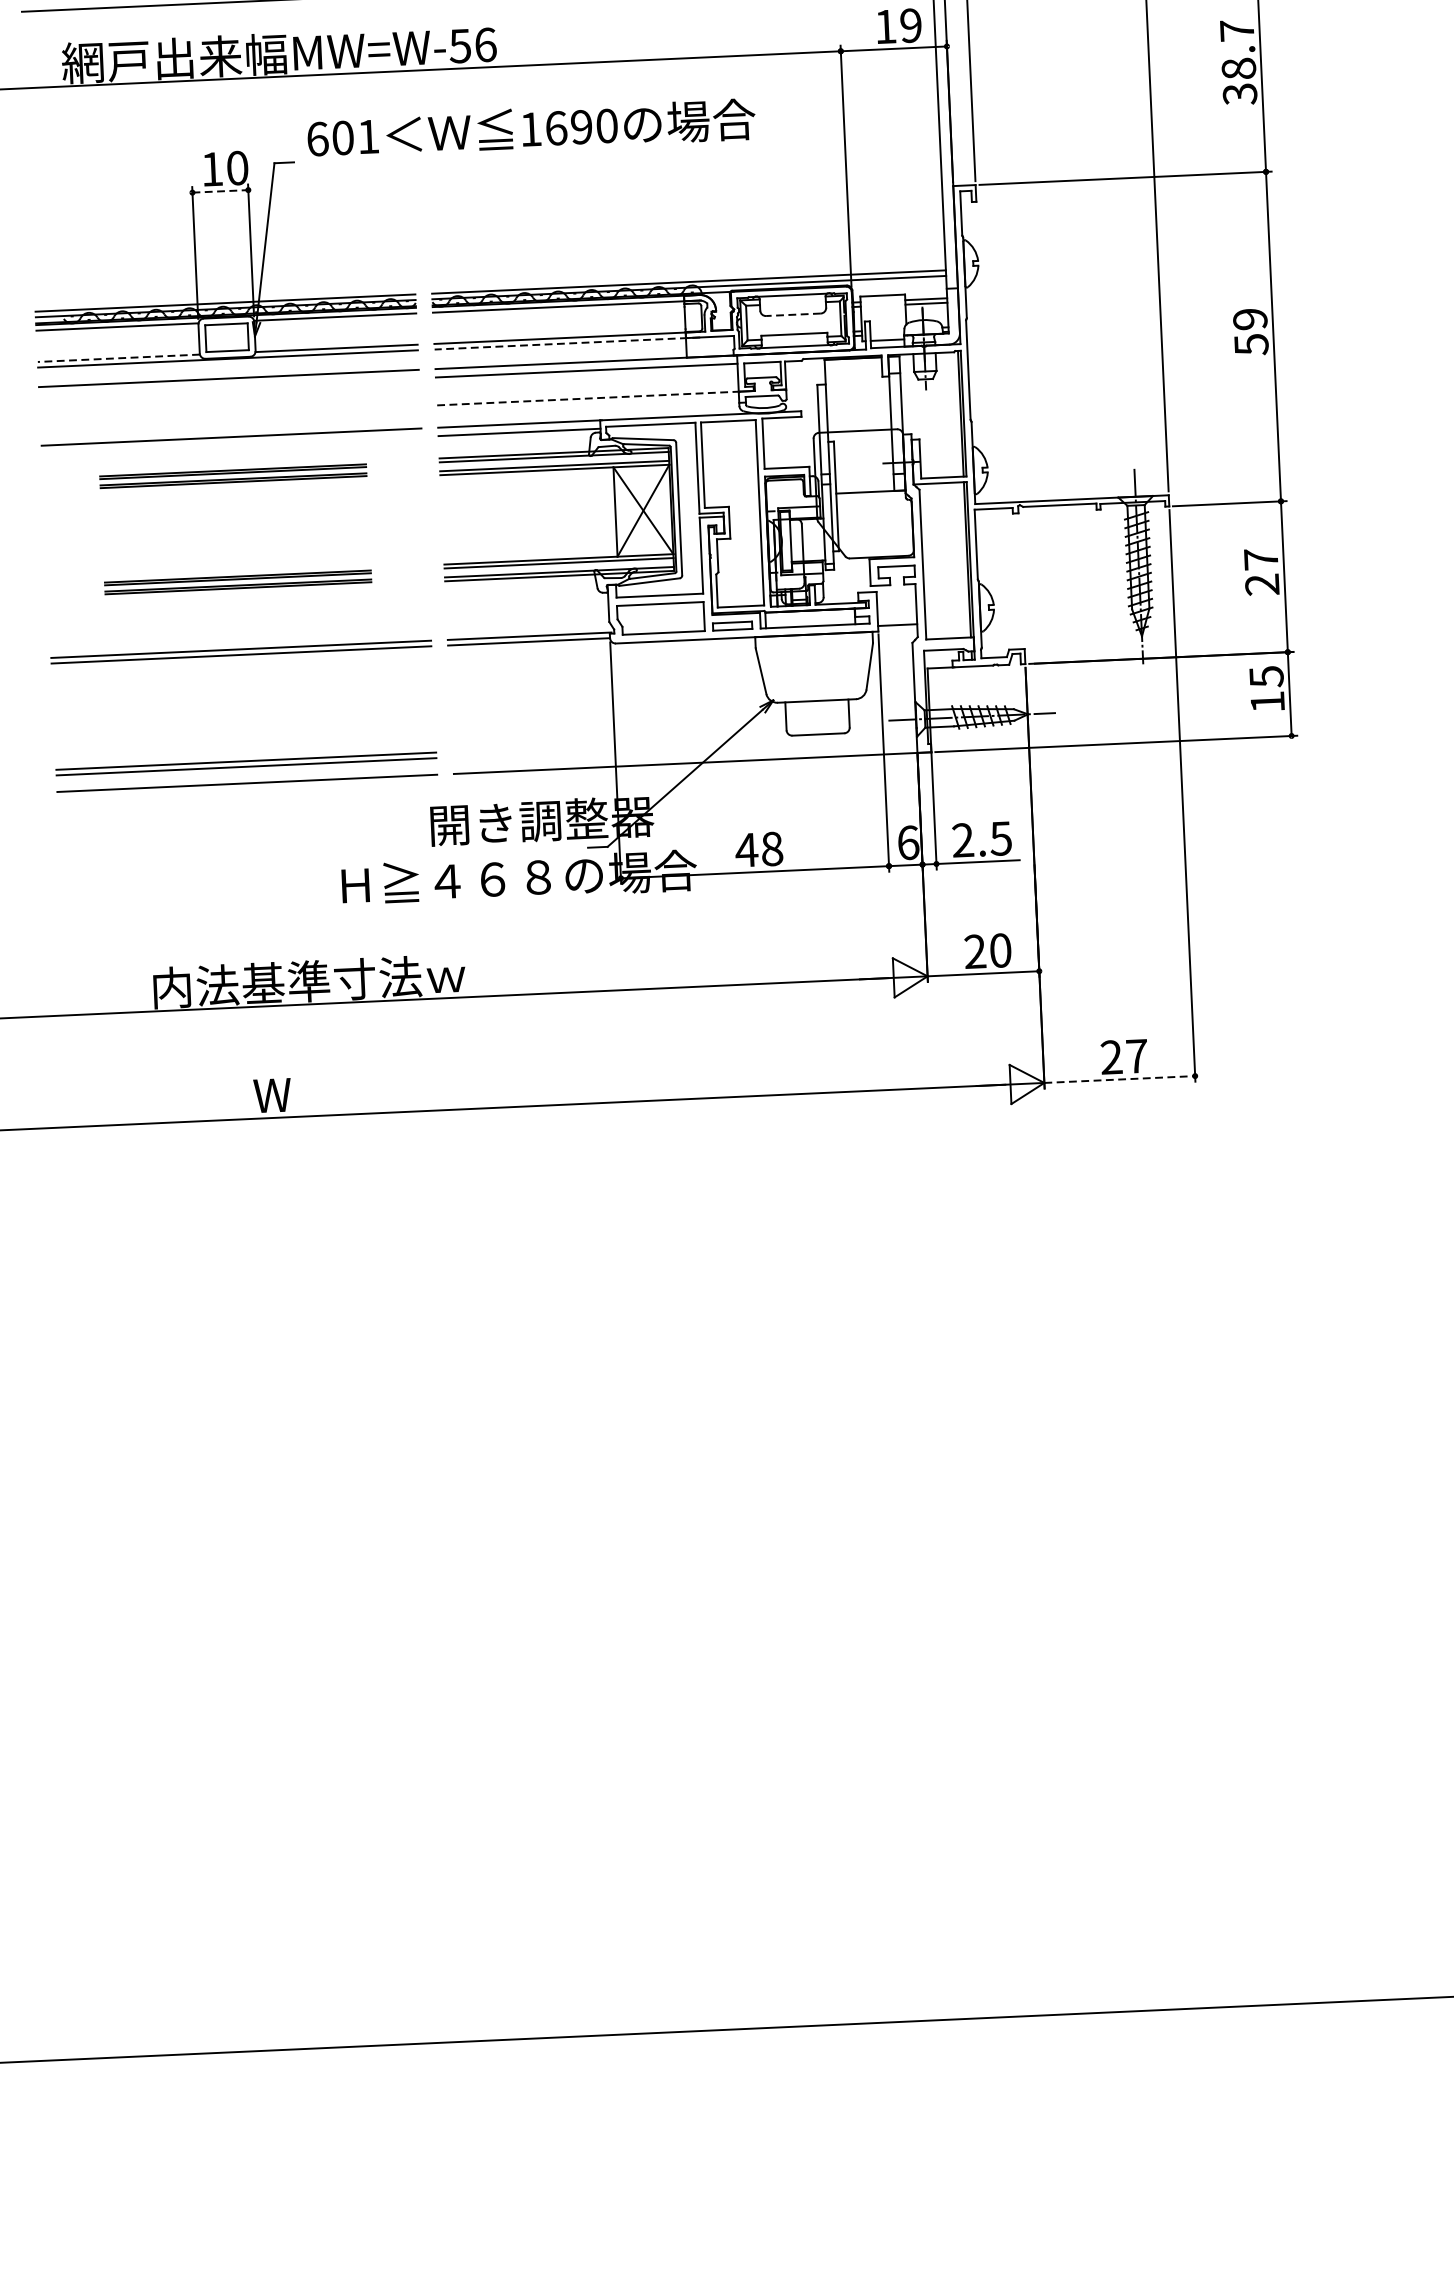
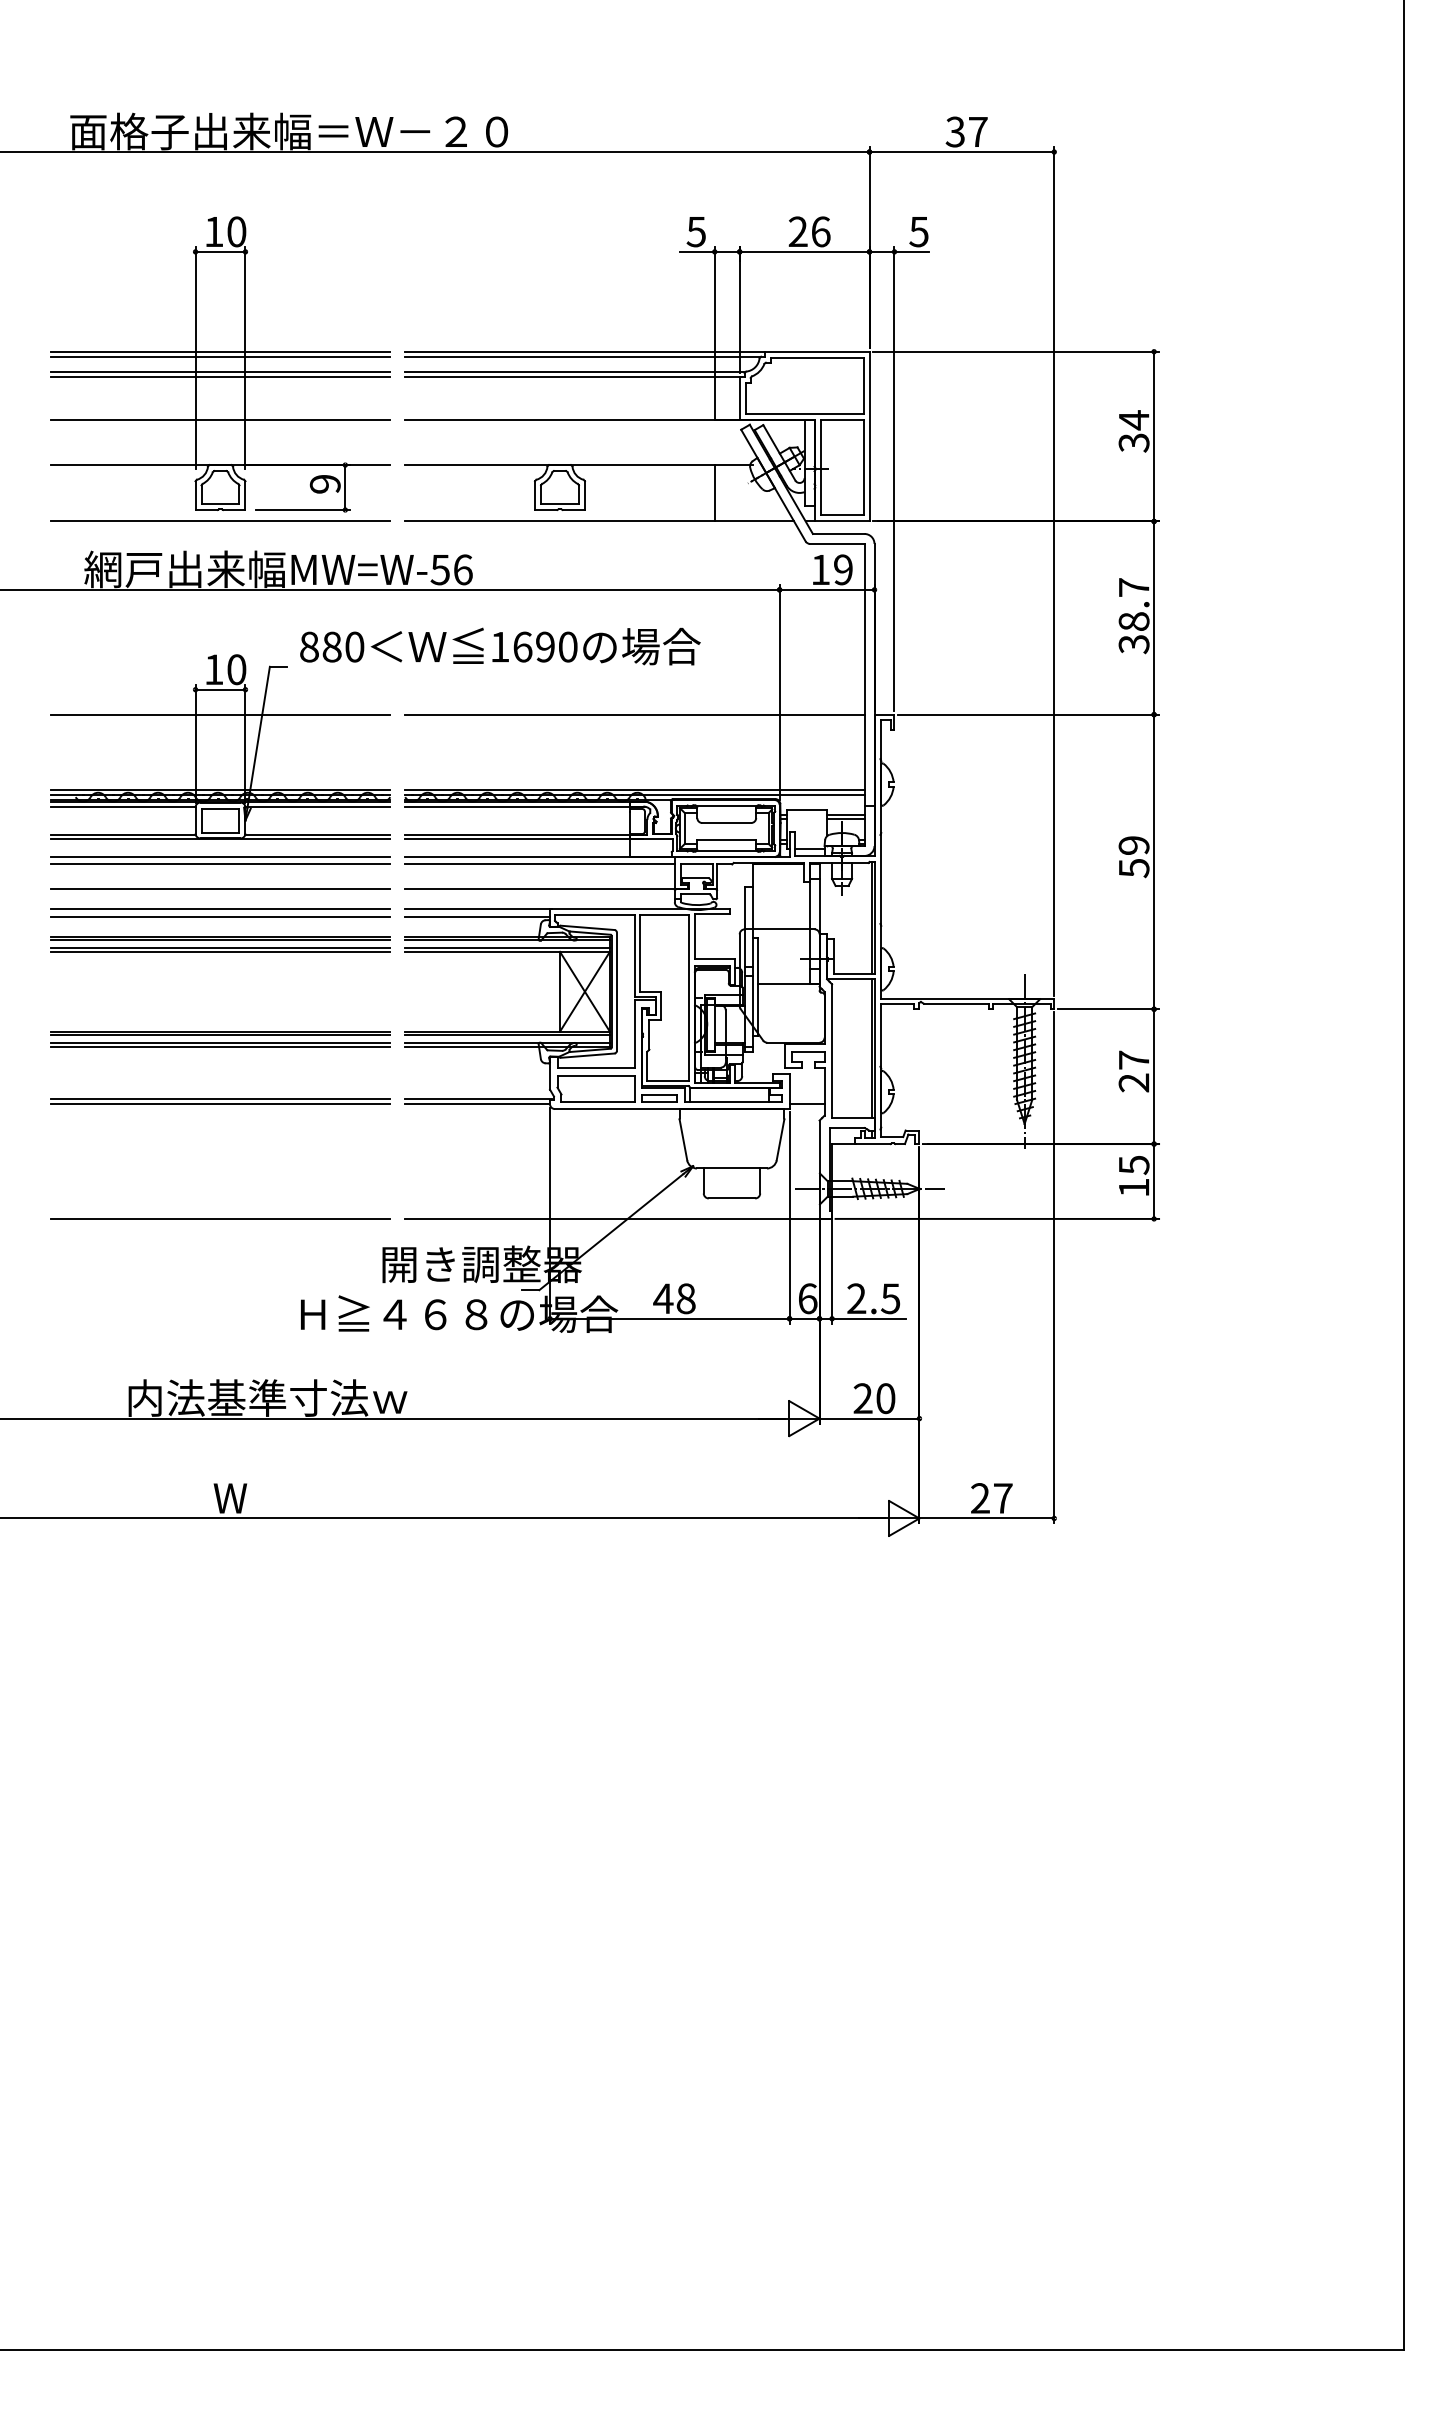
text: (343, 137) -> (332, 646), 601 -> 880
line: (220, 191) -> (220, 689), dashed -> solid
line: (684, 198) -> (634, 714), added
line: (221, 219) -> (220, 714), added
line: (793, 315) -> (726, 823), dashed -> solid
line: (566, 343) -> (523, 839), dashed -> solid
line: (118, 358) -> (122, 834), dashed -> solid
line: (229, 386) -> (220, 864), added
line: (588, 398) -> (540, 889), dashed -> solid
line: (230, 413) -> (220, 888), added
line: (231, 445) -> (220, 916), added
part: (233, 476) -> (220, 944), size x1.43
part: (238, 582) -> (220, 1039), size x1.43
part: (246, 763) -> (220, 1201), removed
line: (1120, 1079) -> (987, 1518), dashed -> solid

